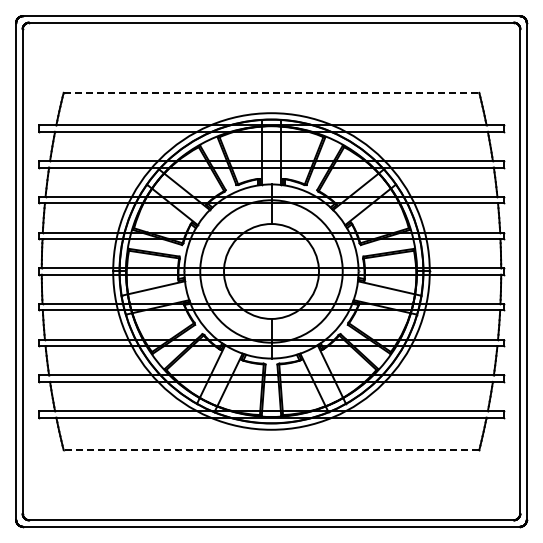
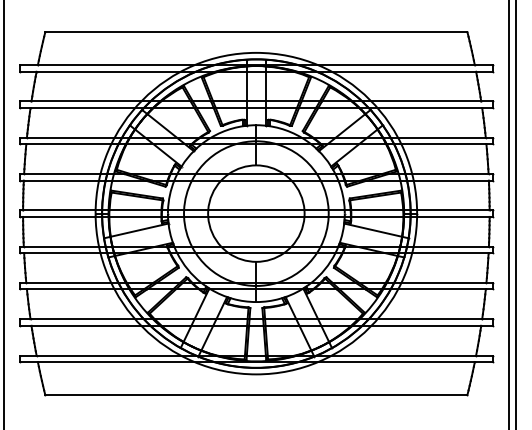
line: (271, 92) -> (256, 31), dashed -> solid
line: (271, 450) -> (256, 395), dashed -> solid

